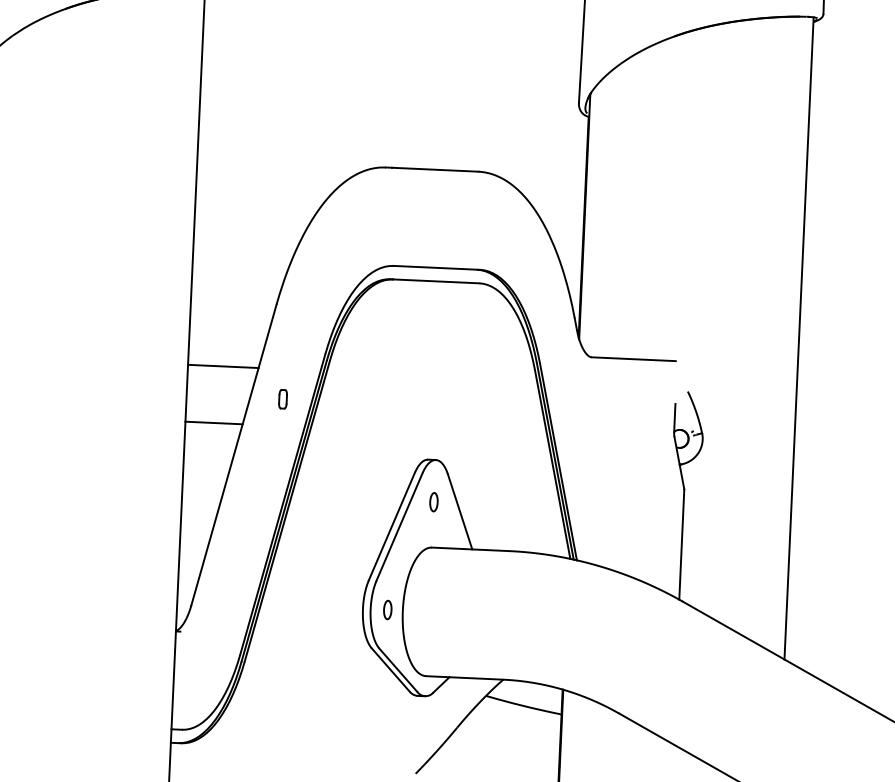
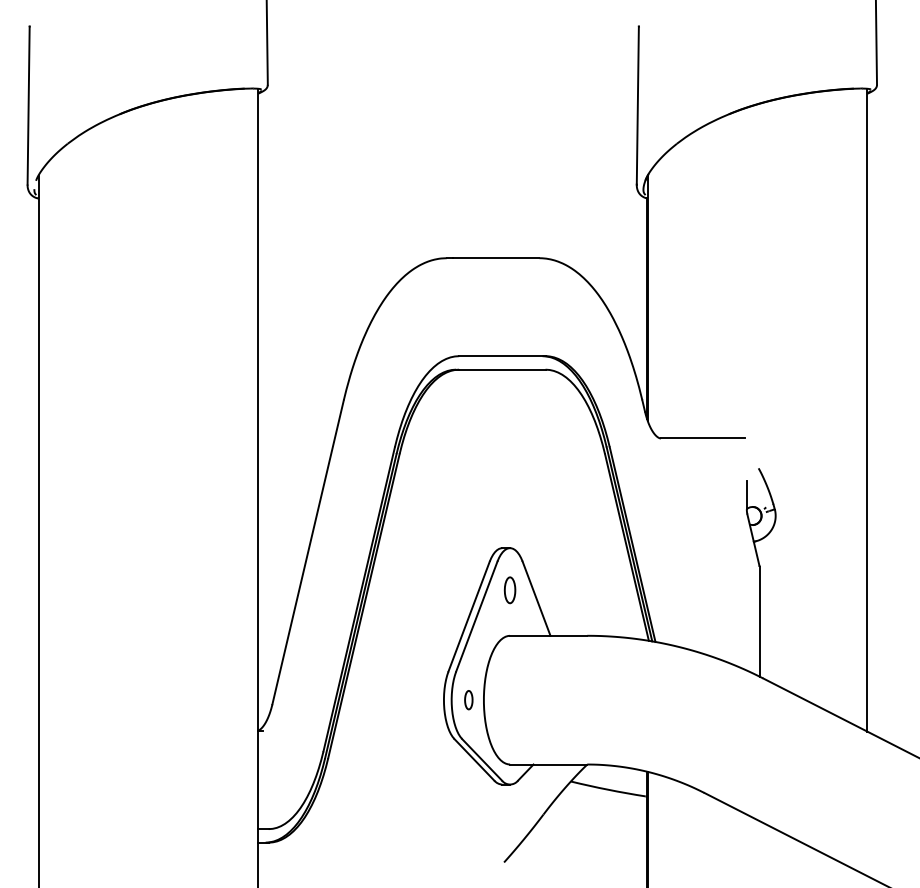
line: (223, 366) -> (293, 464), removed
part: (282, 399) -> (354, 494), removed
line: (213, 423) -> (286, 521), removed
part: (433, 502) -> (509, 590), size x1.4

